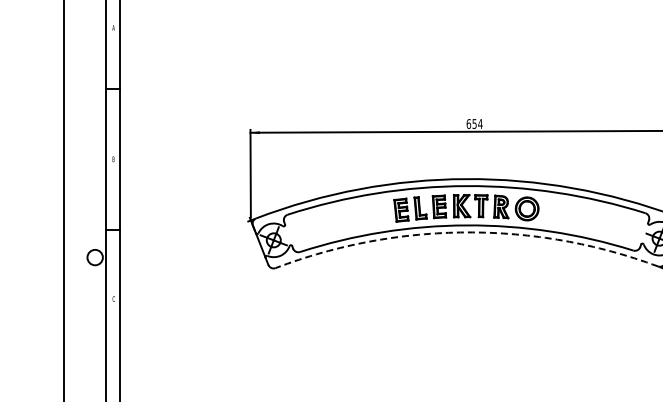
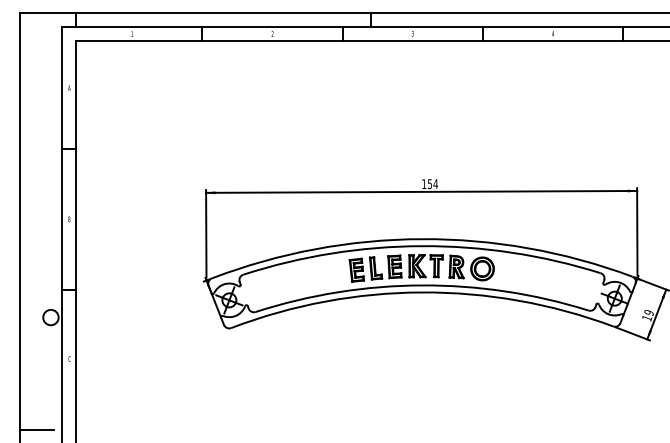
text: (469, 124) -> (424, 184), 654 -> 154
arc: (467, 232) -> (422, 292), dashed -> solid
line: (80, 369) -> (36, 429), added

